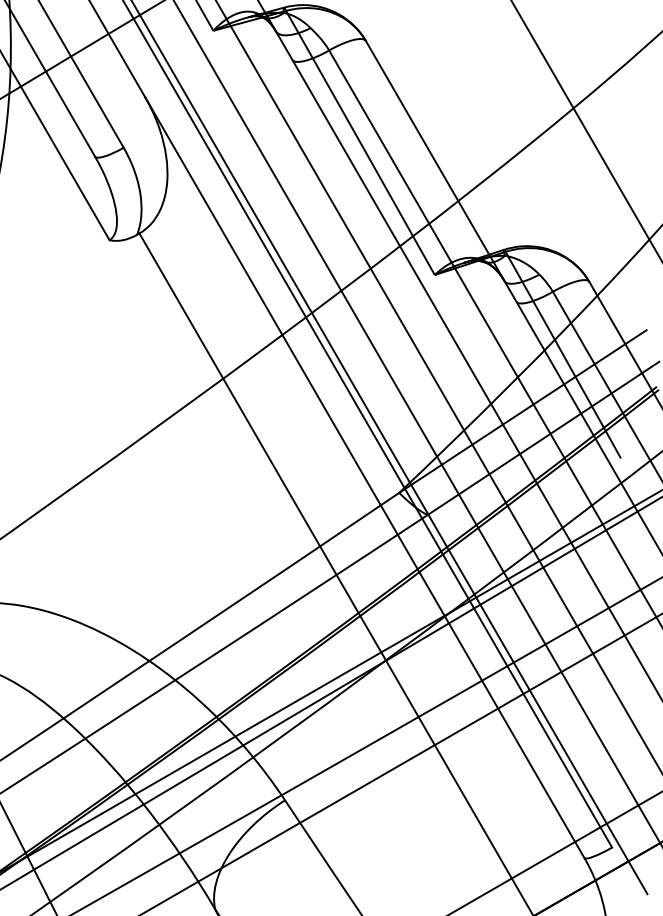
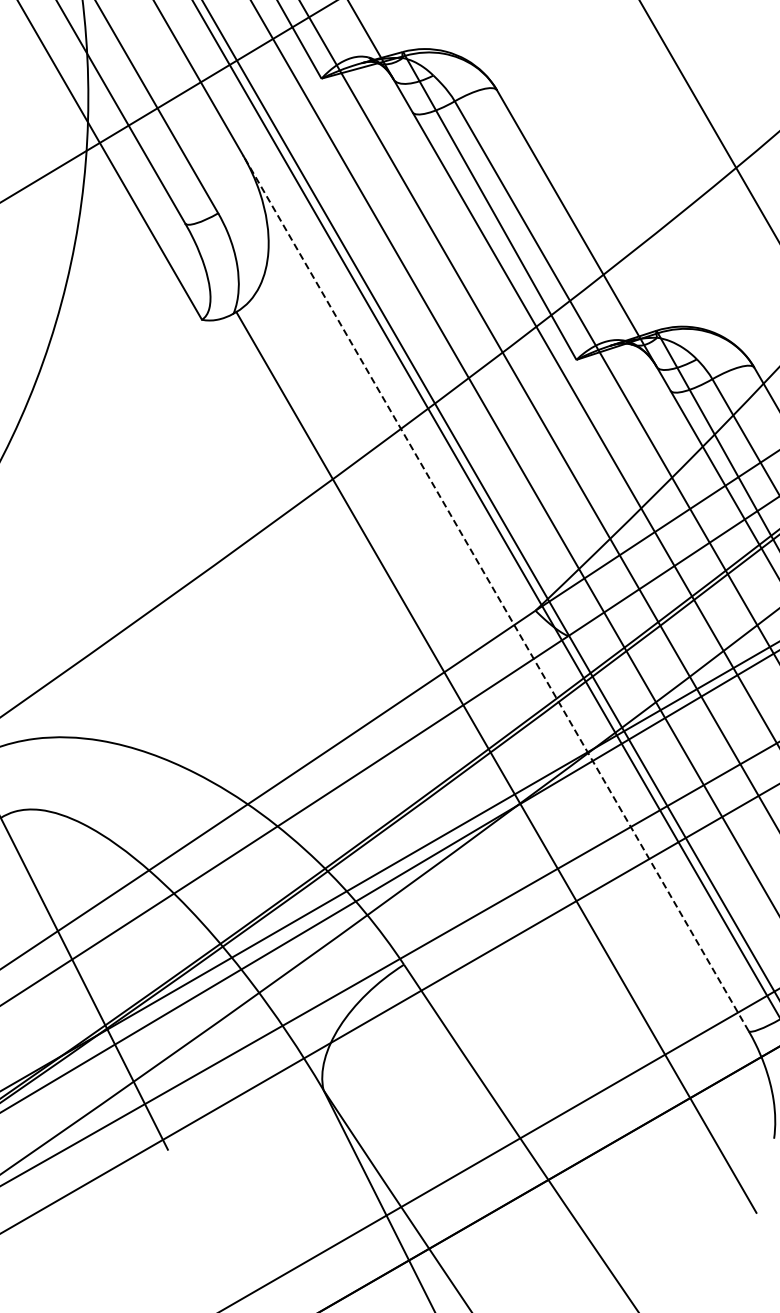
line: (364, 477) -> (495, 593), solid -> dashed

